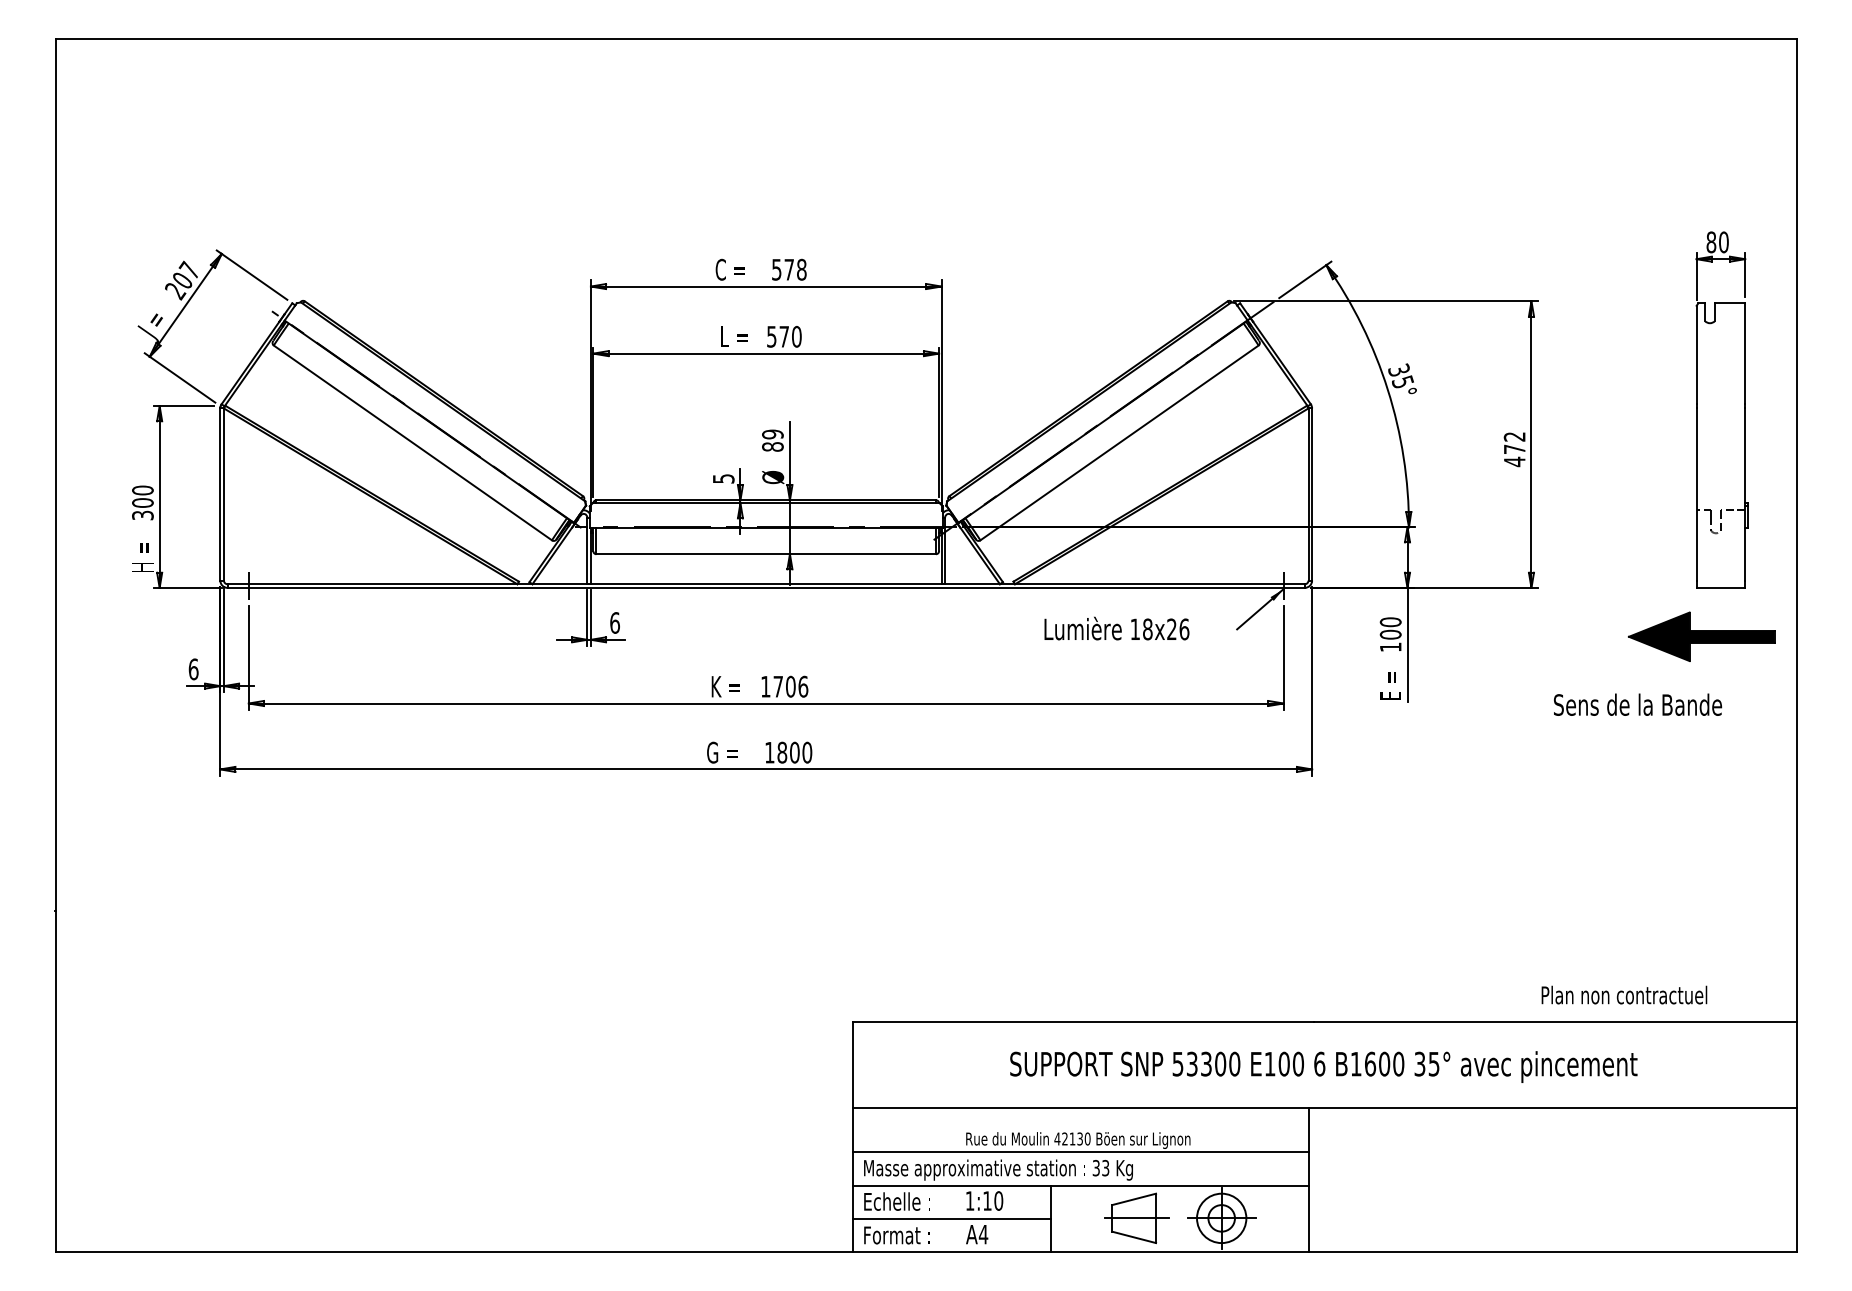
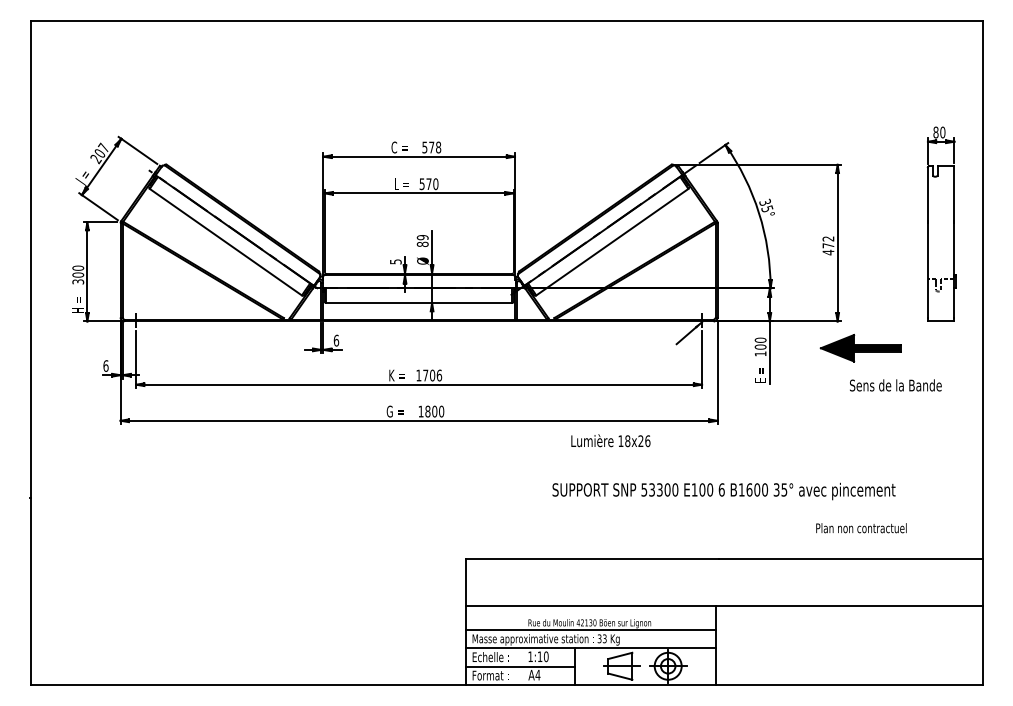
text: (1116, 628) -> (610, 440), moved
part: (1701, 637) -> (860, 348), moved
text: (1624, 995) -> (861, 528), moved
text: (1322, 1066) -> (723, 491), moved

